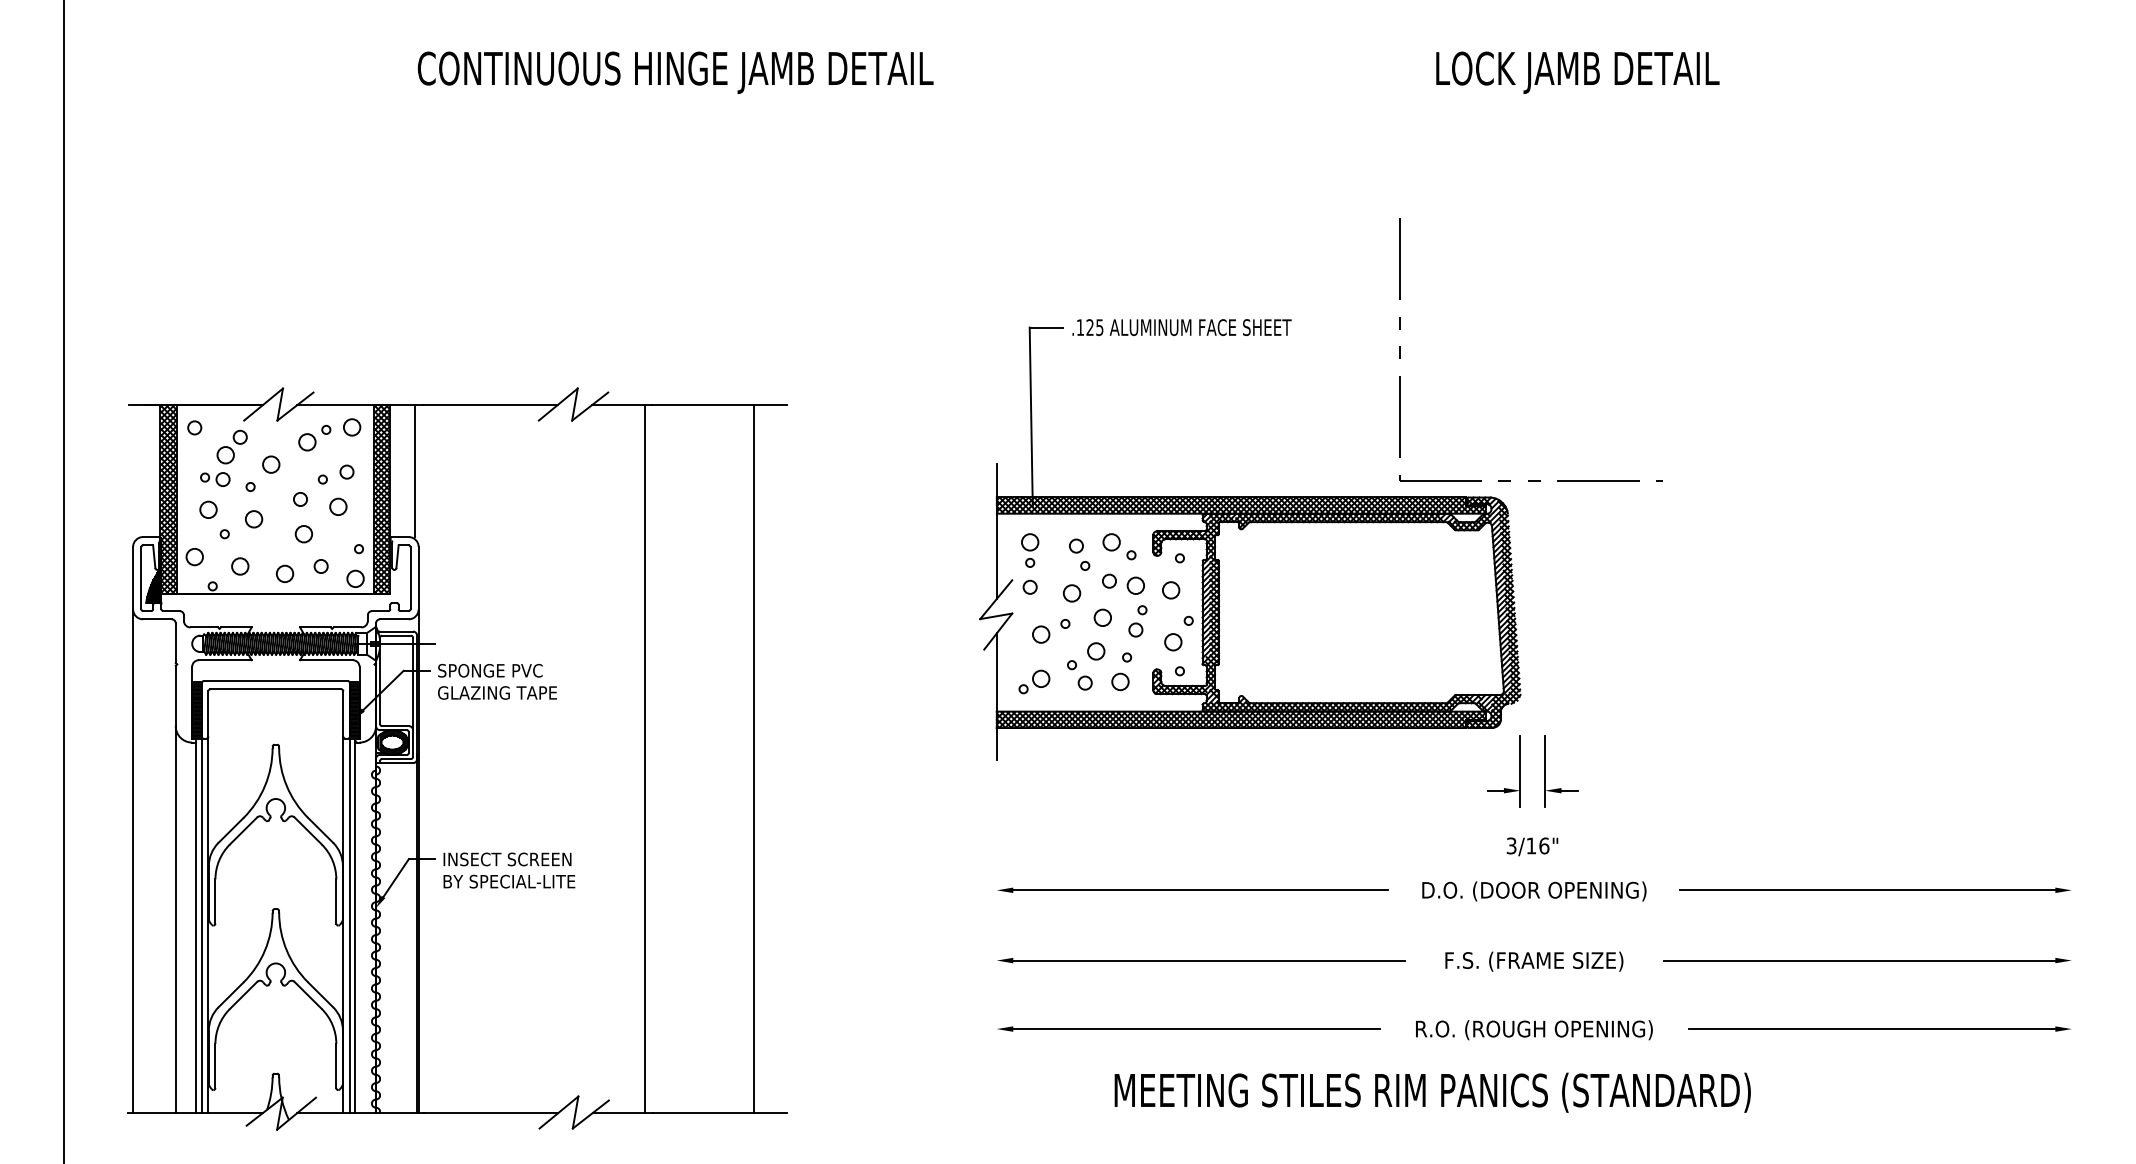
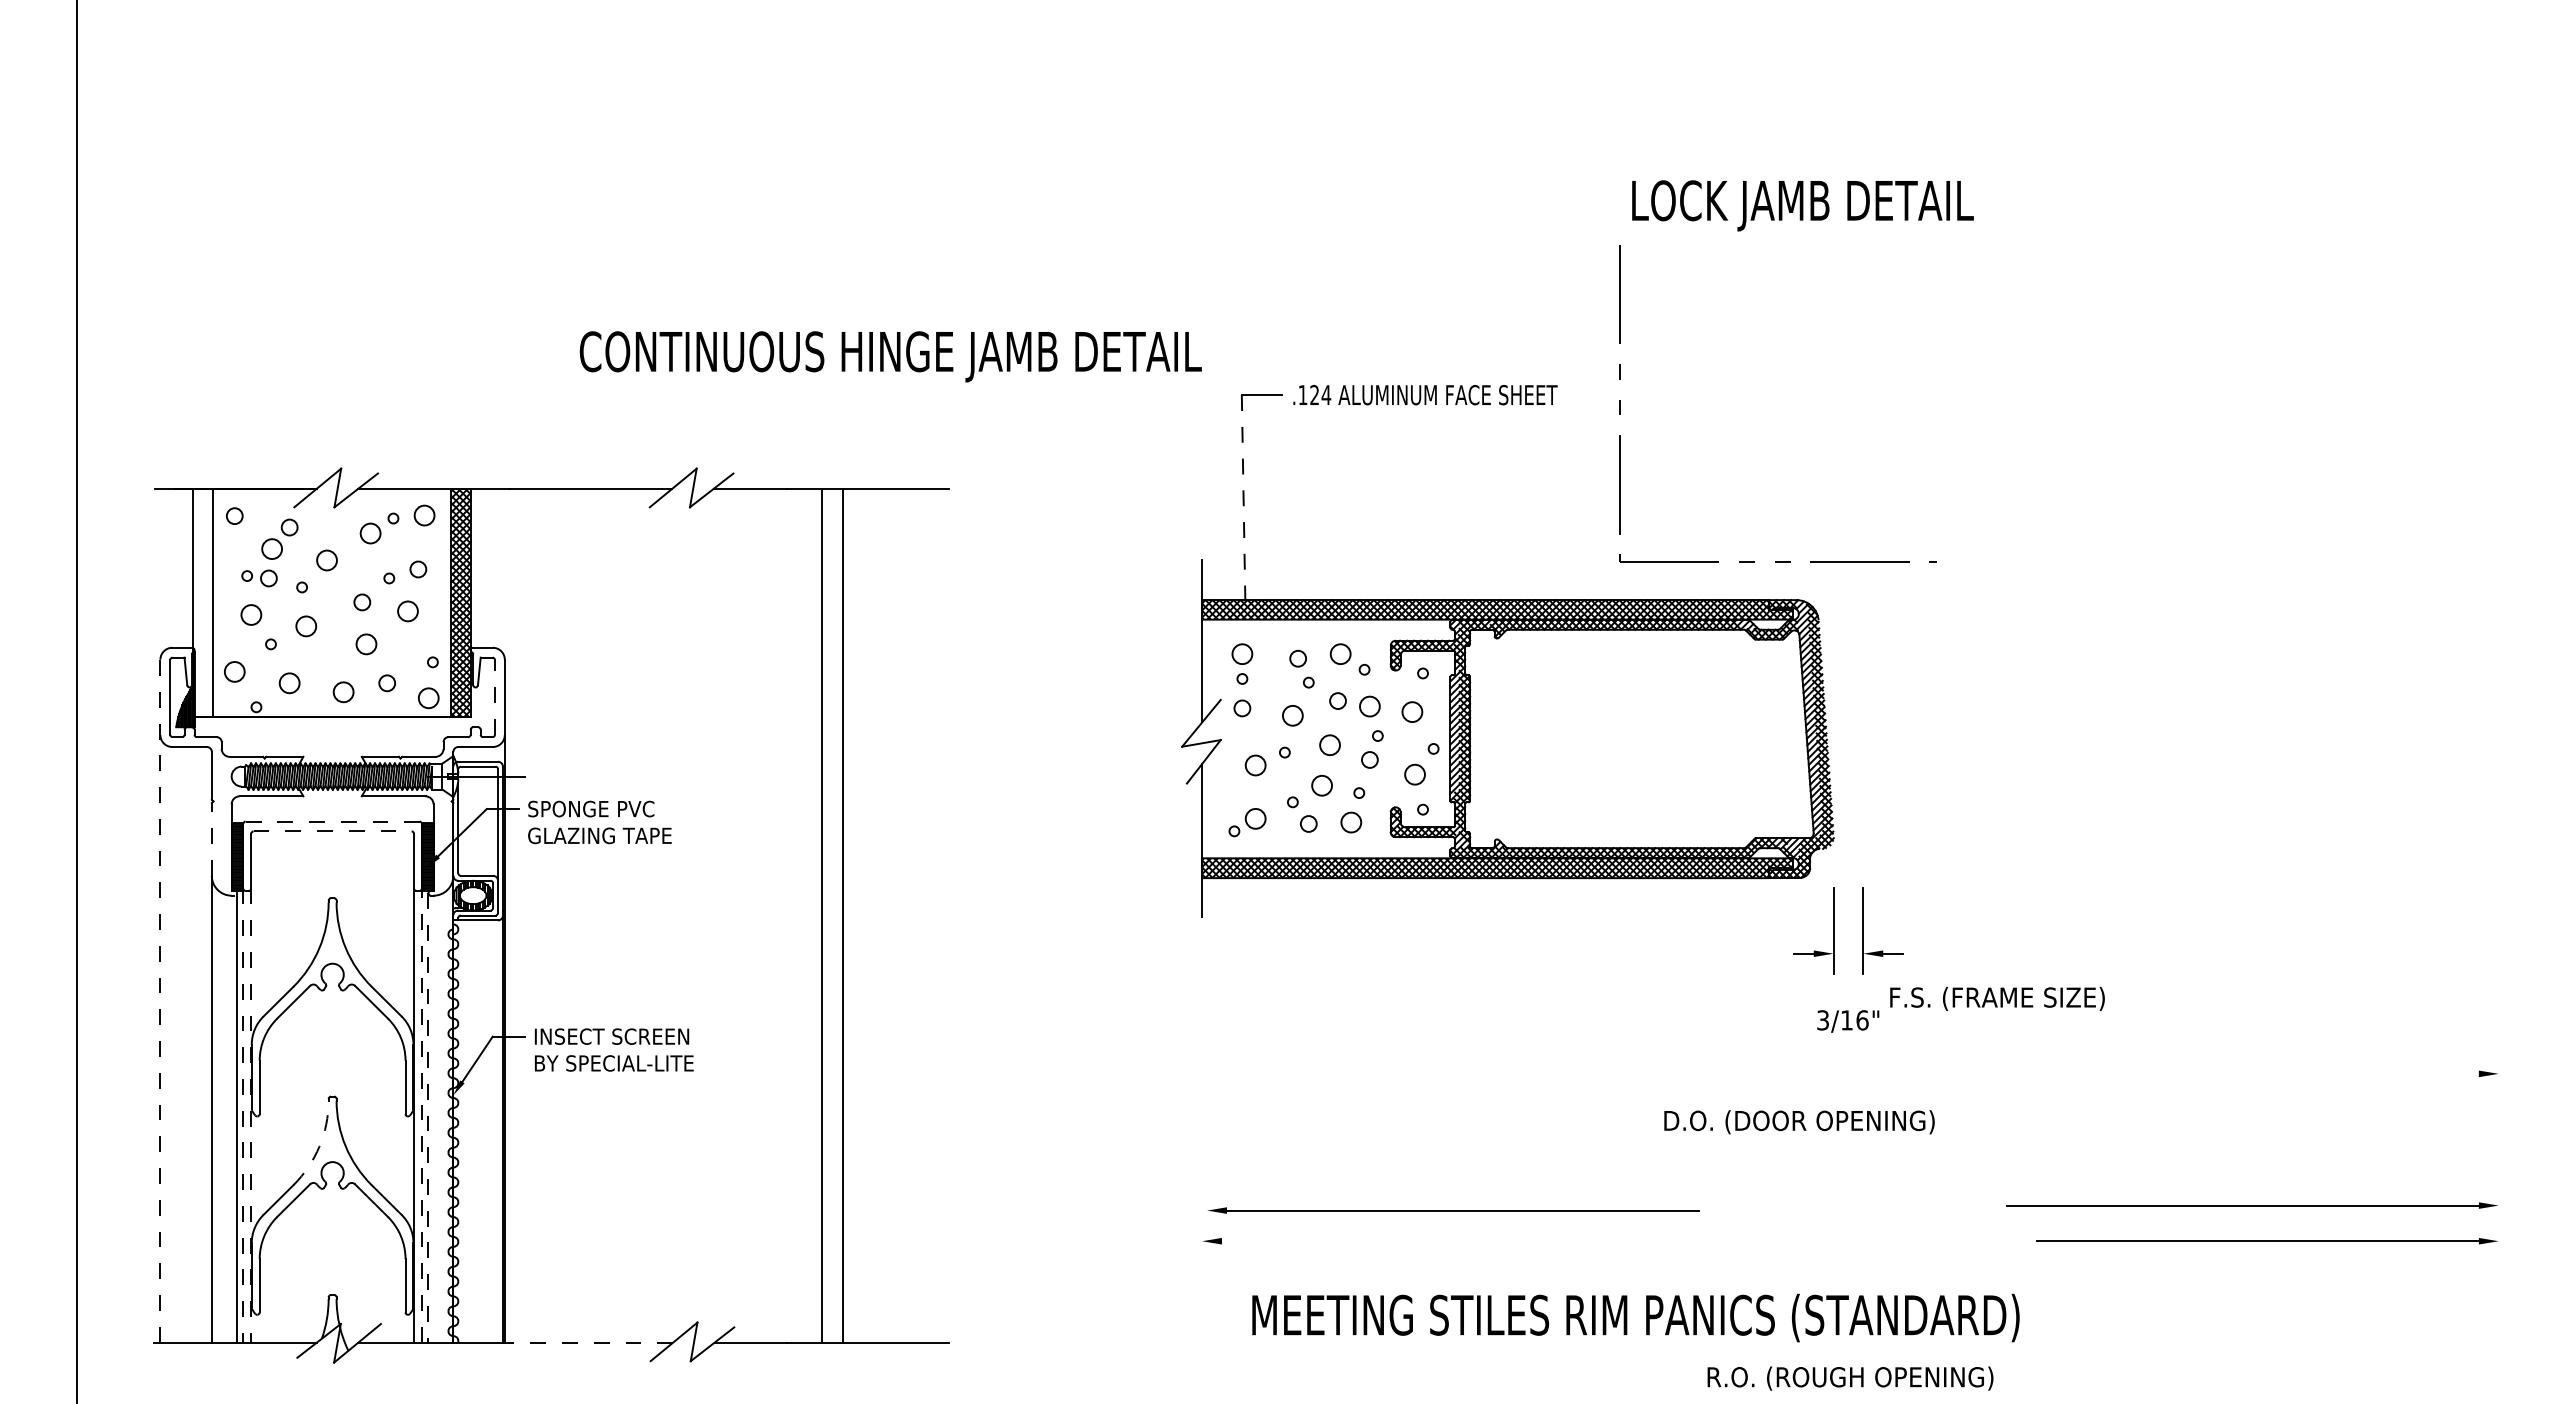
text: (675, 72) -> (890, 356), moved
text: (1577, 72) -> (1802, 205), moved
text: (1099, 327) -> (1326, 395), .125 -> .124
part: (1400, 349) -> (1620, 403), moved
line: (1031, 417) -> (1243, 503), solid -> dashed
line: (415, 470) -> (500, 567), removed
hatch: (168, 499) -> (202, 602), removed
line: (410, 577) -> (494, 696), solid -> dashed
line: (275, 681) -> (332, 821), solid -> dashed
line: (276, 689) -> (333, 831), solid -> dashed
line: (175, 695) -> (211, 838), solid -> dashed
line: (645, 759) -> (822, 915), moved
line: (753, 759) -> (842, 915), moved
line: (133, 829) -> (160, 1000), solid -> dashed
part: (1192, 890) -> (1438, 1073), removed
line: (1867, 890) -> (2252, 1073), removed
text: (1534, 891) -> (1799, 1122), moved
line: (349, 924) -> (421, 1115), solid -> dashed
line: (202, 925) -> (243, 1116), solid -> dashed
line: (208, 925) -> (251, 1116), solid -> dashed
line: (355, 926) -> (428, 1117), solid -> dashed
arc: (265, 950) -> (319, 1146), solid -> dashed
part: (1201, 960) -> (1453, 1210), moved
part: (1866, 960) -> (2251, 1205), moved
text: (1534, 961) -> (1997, 998), moved
line: (1196, 1029) -> (1442, 1241), removed
text: (1534, 1030) -> (1850, 1378), moved
text: (1432, 1092) -> (1635, 1317), moved
line: (490, 1113) -> (591, 1342), solid -> dashed

